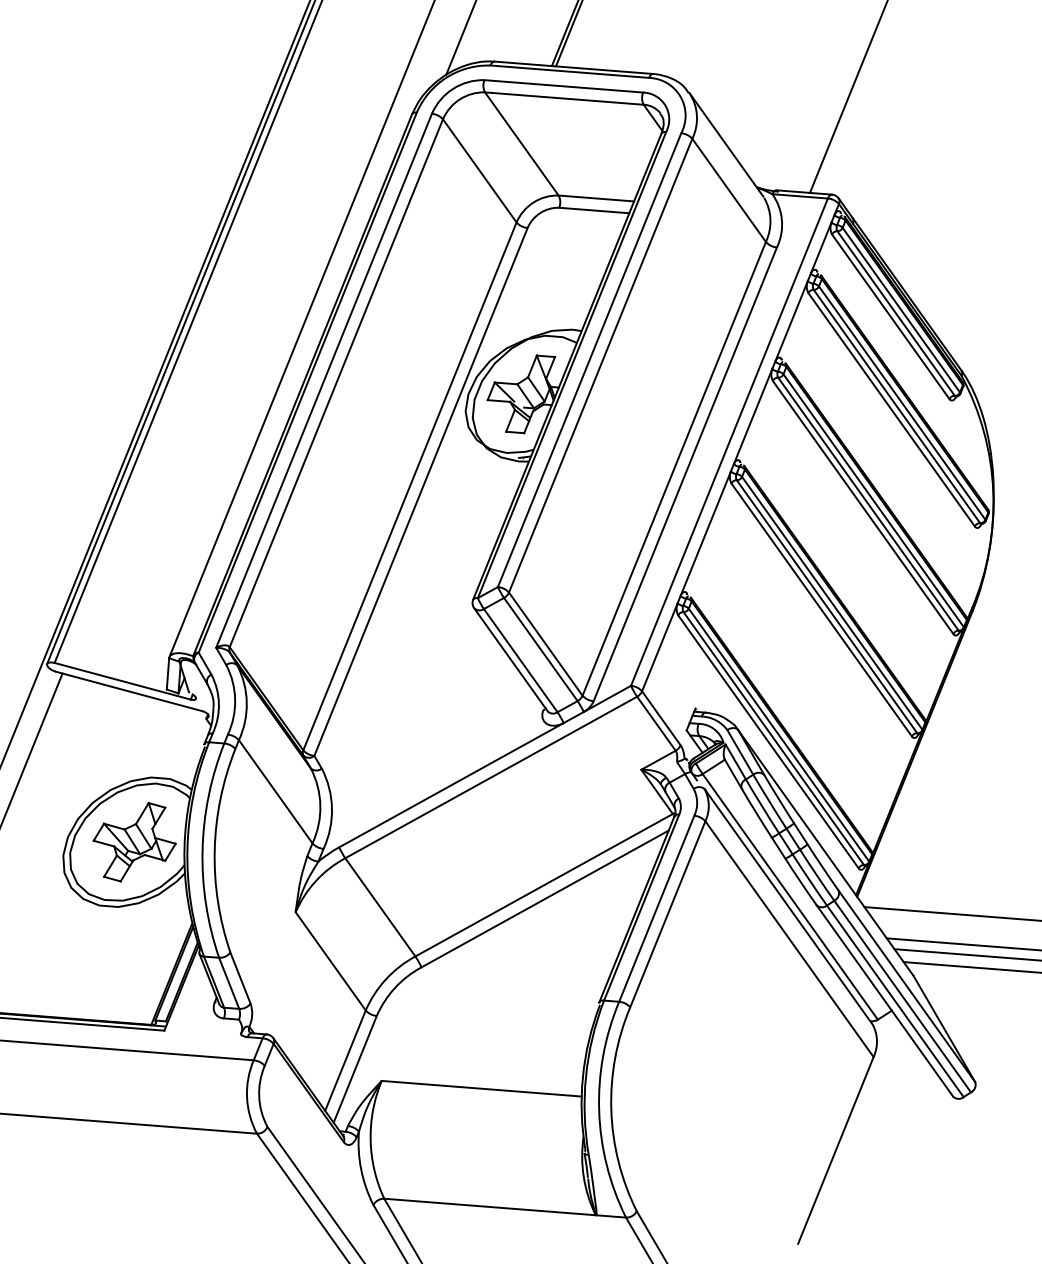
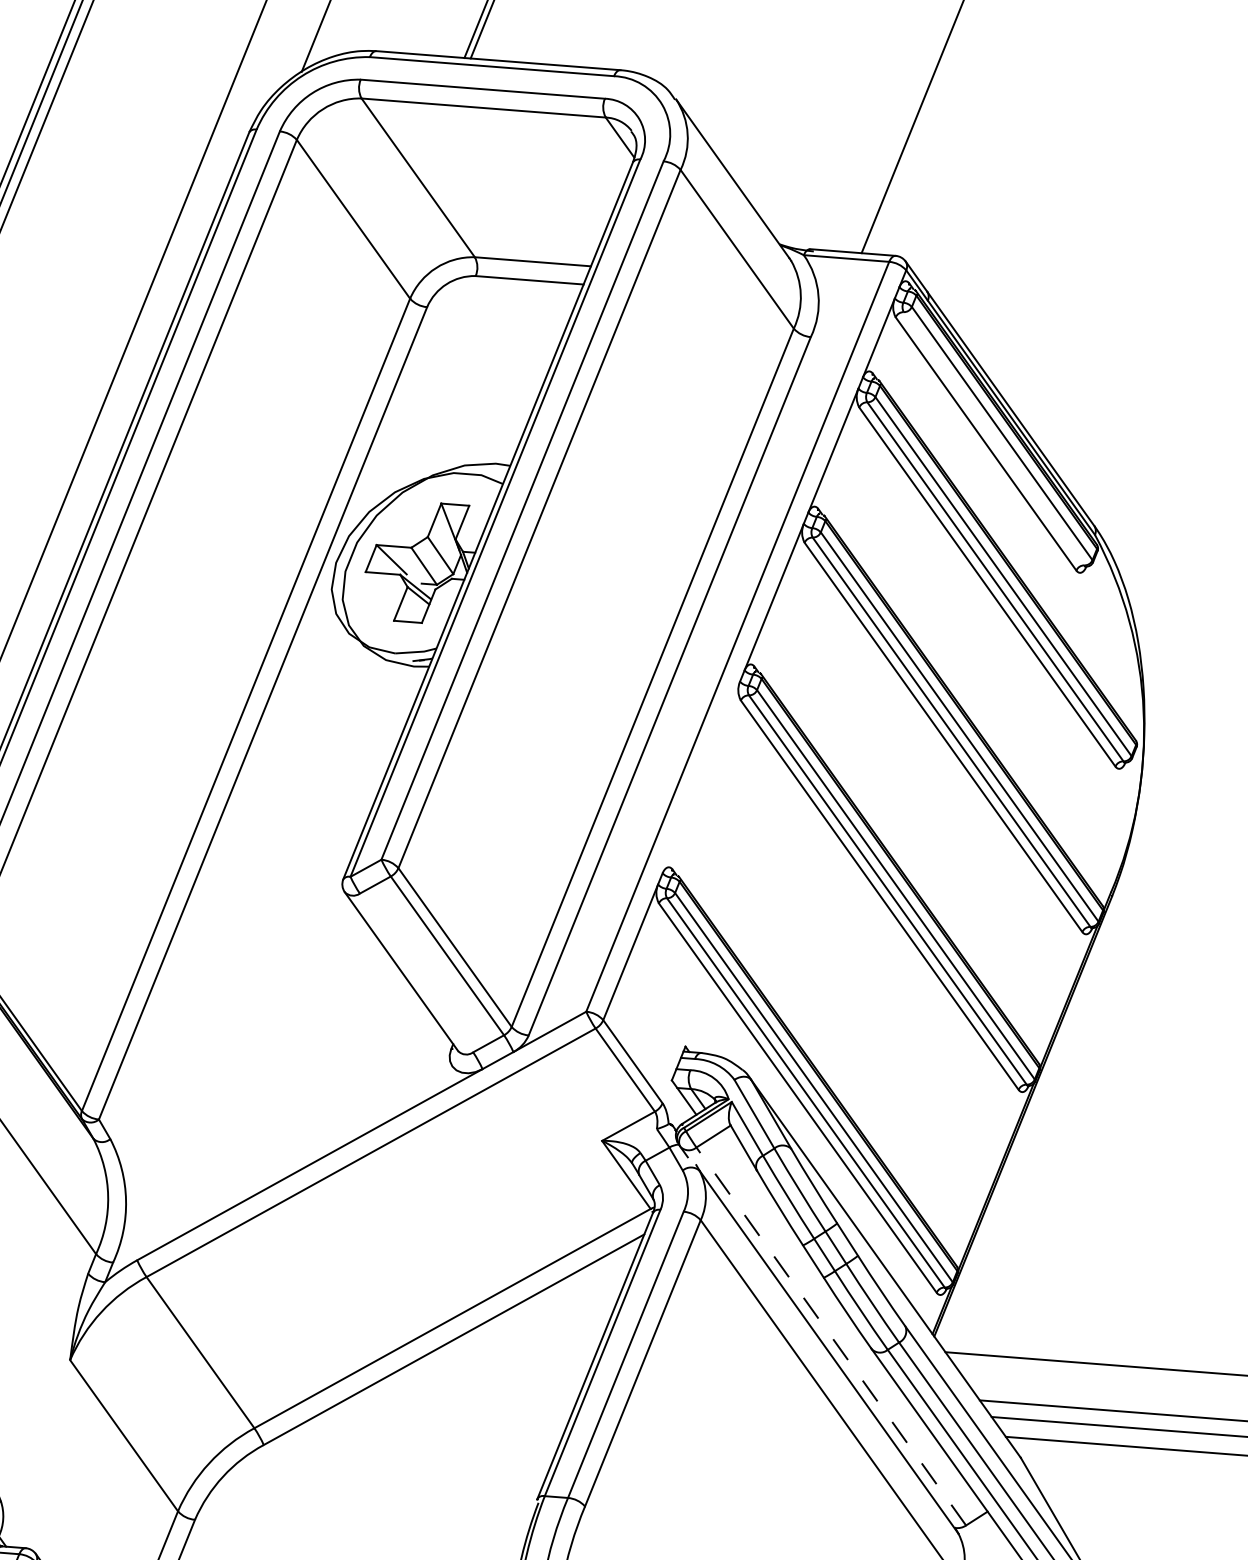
line: (895, 313) -> (993, 438), removed
line: (705, 533) -> (700, 777), removed
line: (520, 660) -> (416, 972), removed
line: (790, 896) -> (831, 1335), solid -> dashed

